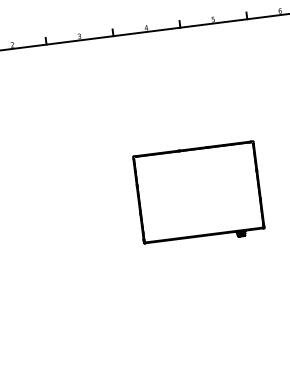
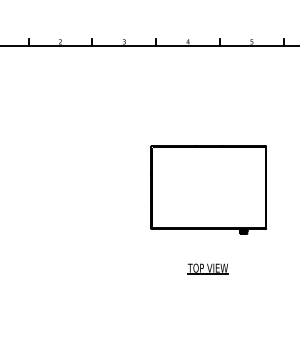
part: (198, 194) -> (208, 189), moved
part: (196, 263) -> (207, 268), added

